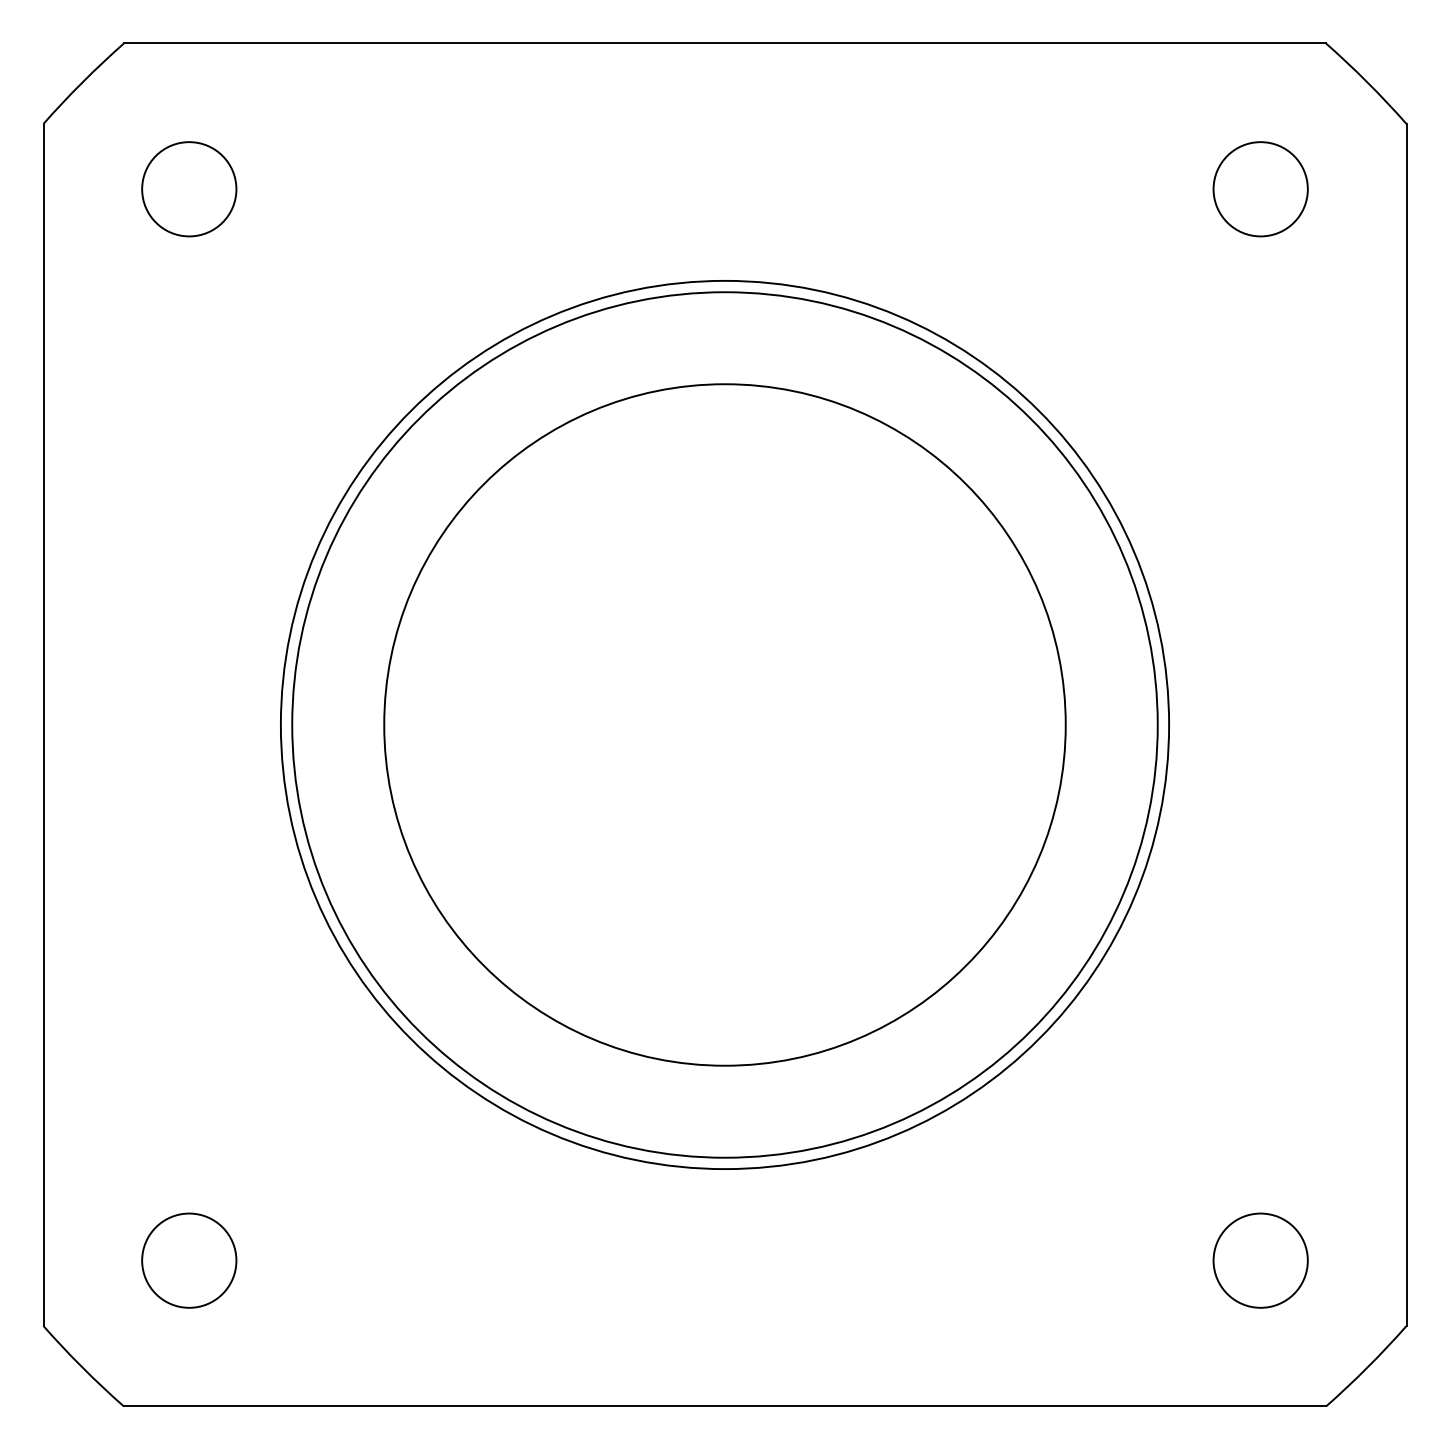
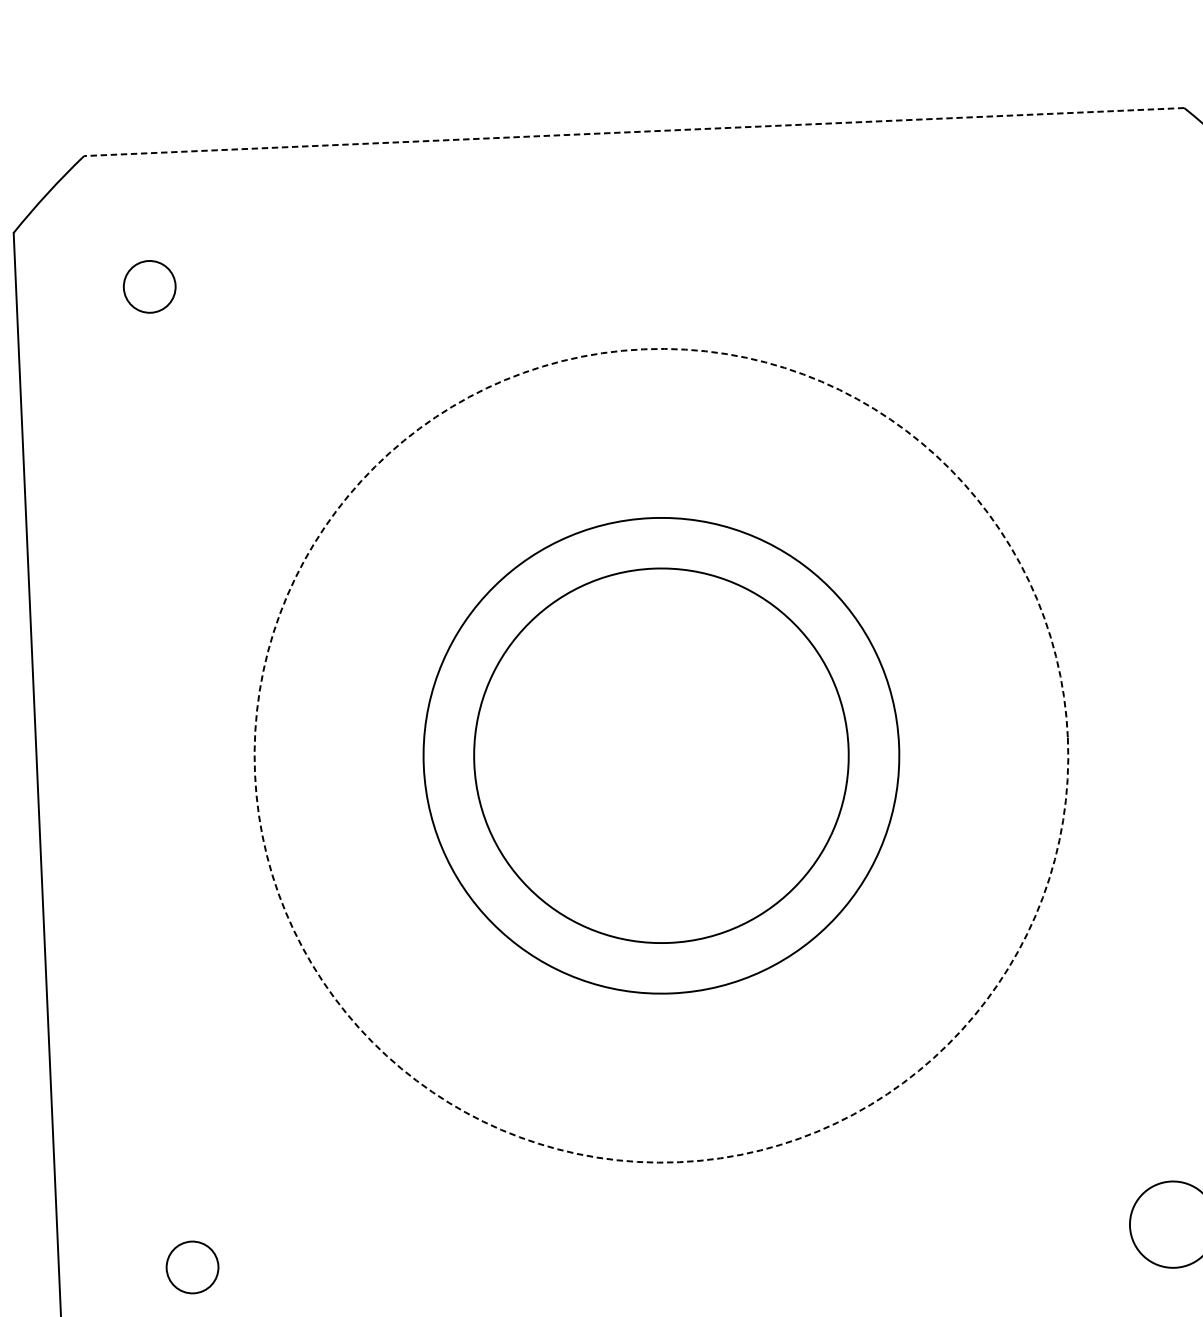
line: (724, 43) -> (633, 132), solid -> dashed
circle: (189, 189) -> (149, 287), size x0.6
circle: (1260, 189) -> (1130, 244), removed
circle: (724, 724) -> (660, 755), size x0.6
circle: (724, 724) -> (660, 755), size x0.6
circle: (724, 724) -> (660, 755), solid -> dashed
circle: (189, 1260) -> (192, 1267), size x0.6

